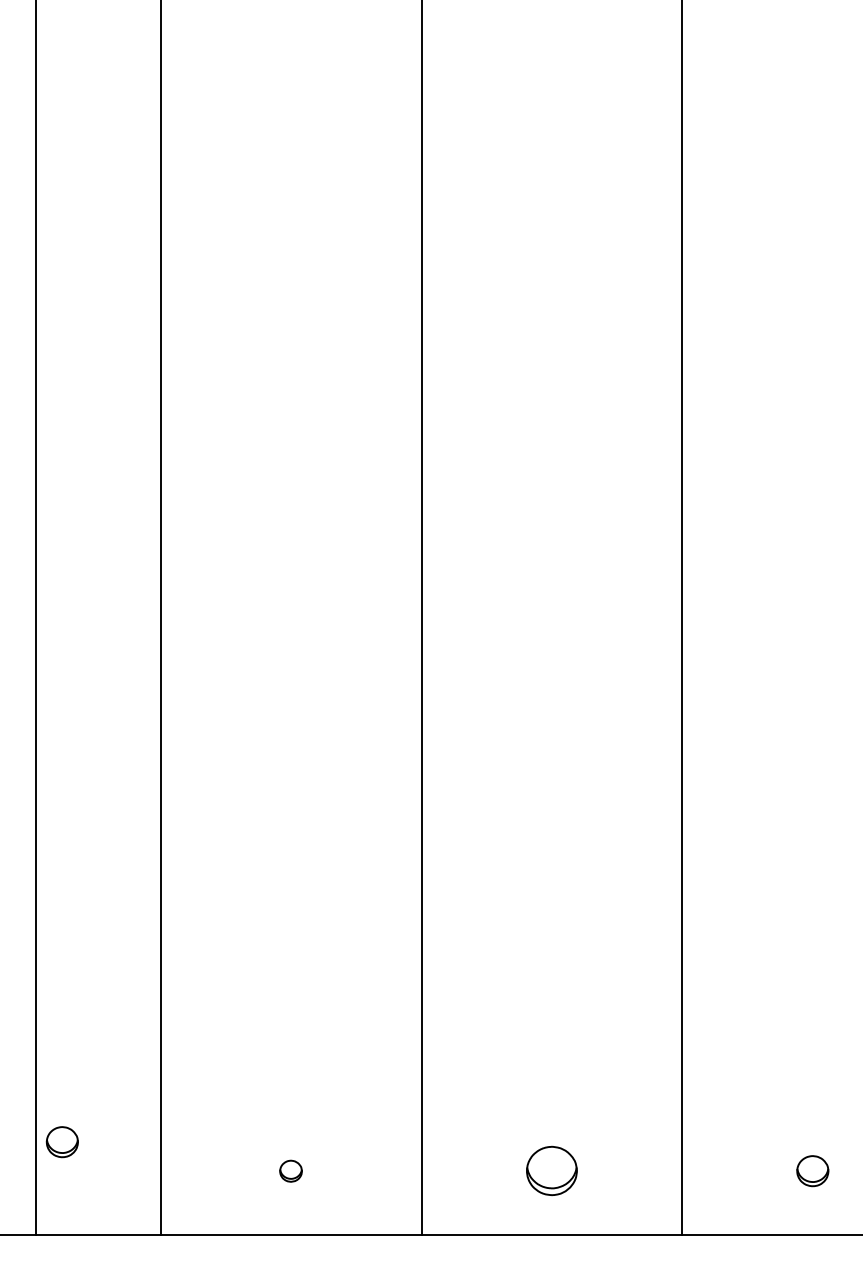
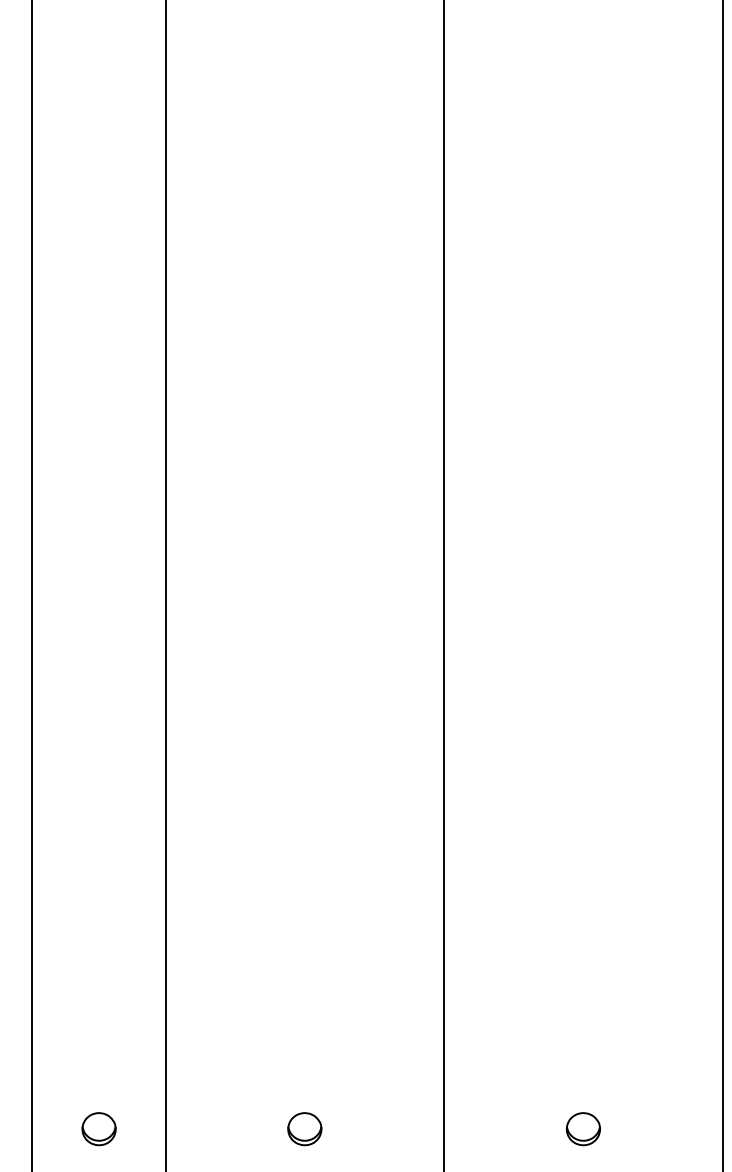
part: (61, 1142) -> (98, 1129), moved
part: (290, 1171) -> (304, 1129), size x1.43
part: (551, 1171) -> (582, 1129), size x0.62

